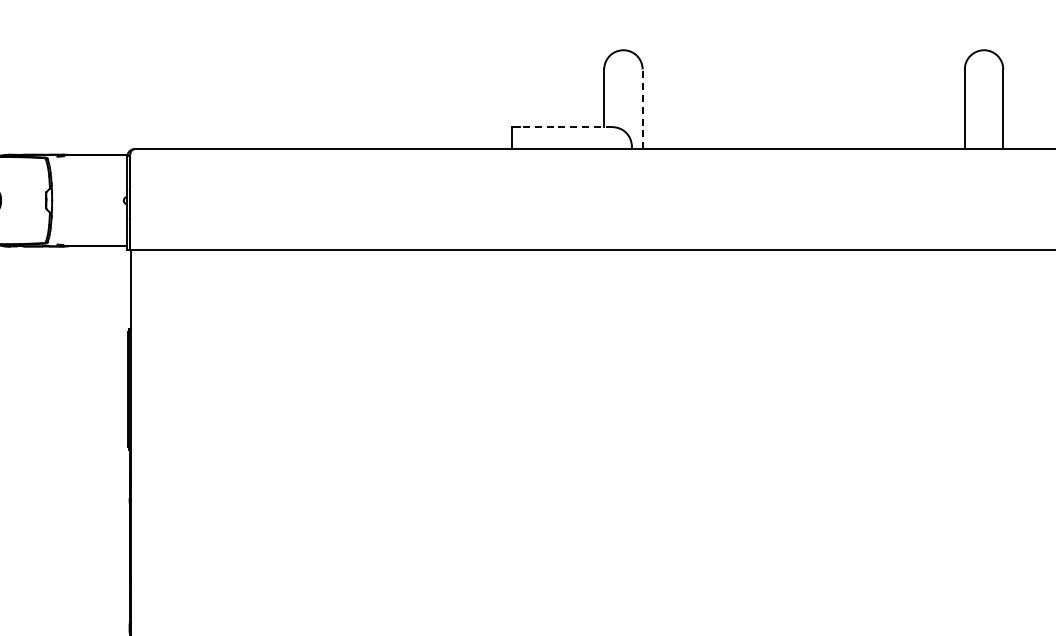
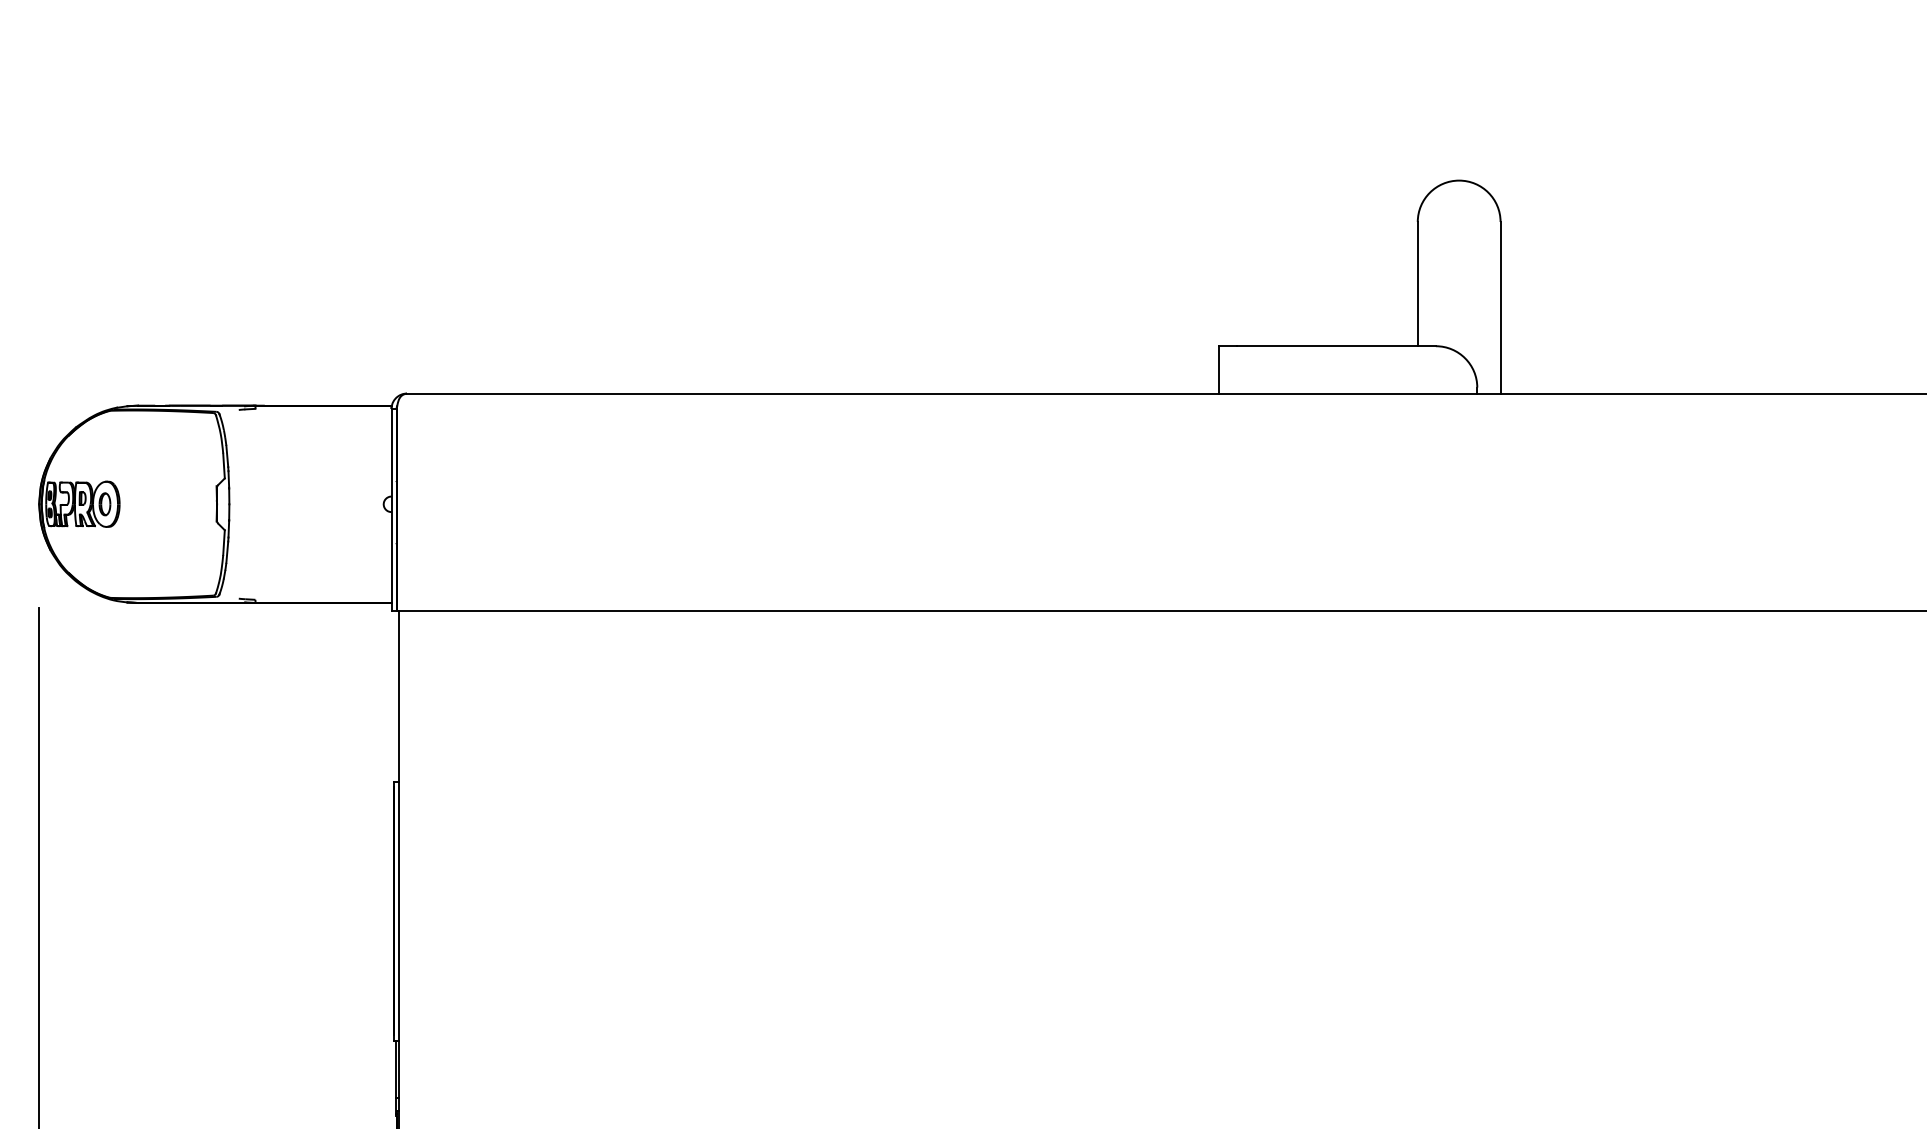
line: (642, 109) -> (1500, 308), dashed -> solid
line: (565, 127) -> (1334, 346), dashed -> solid

